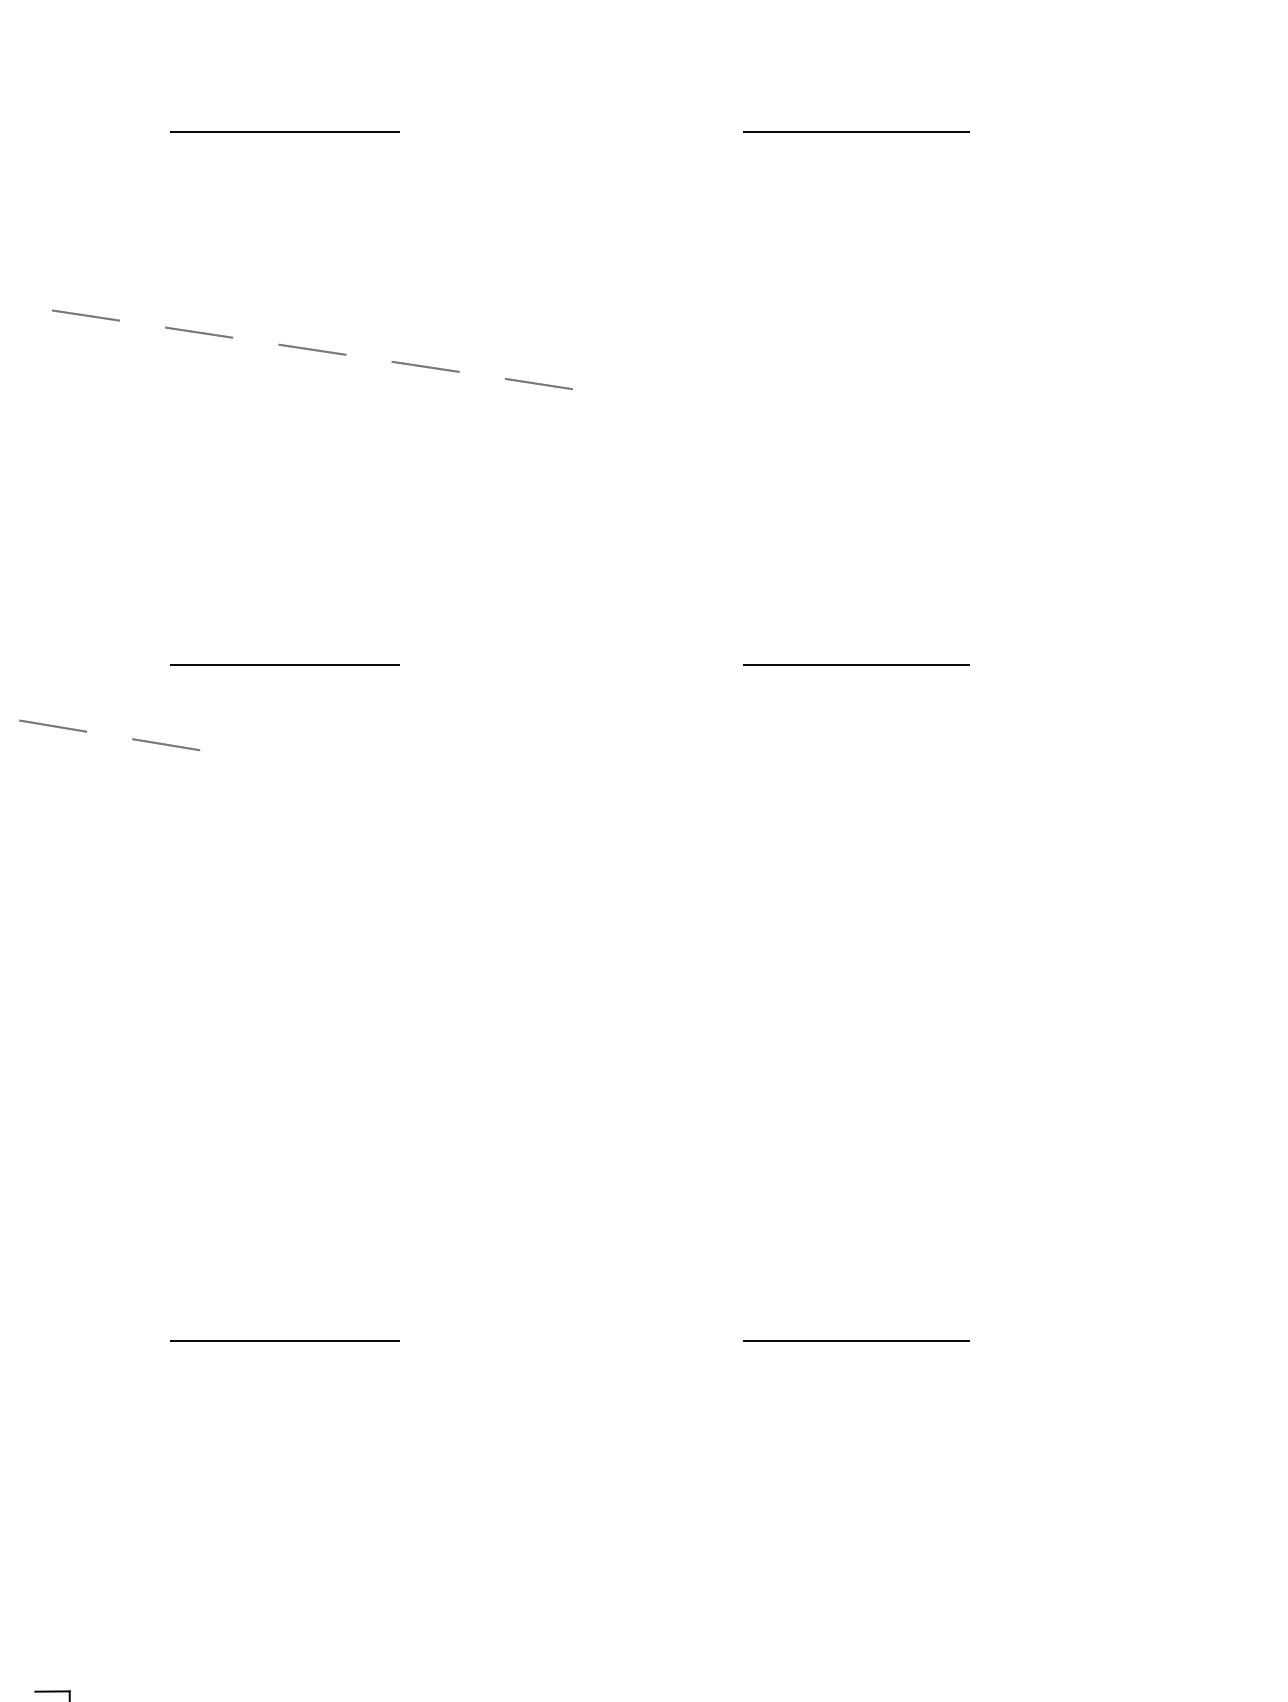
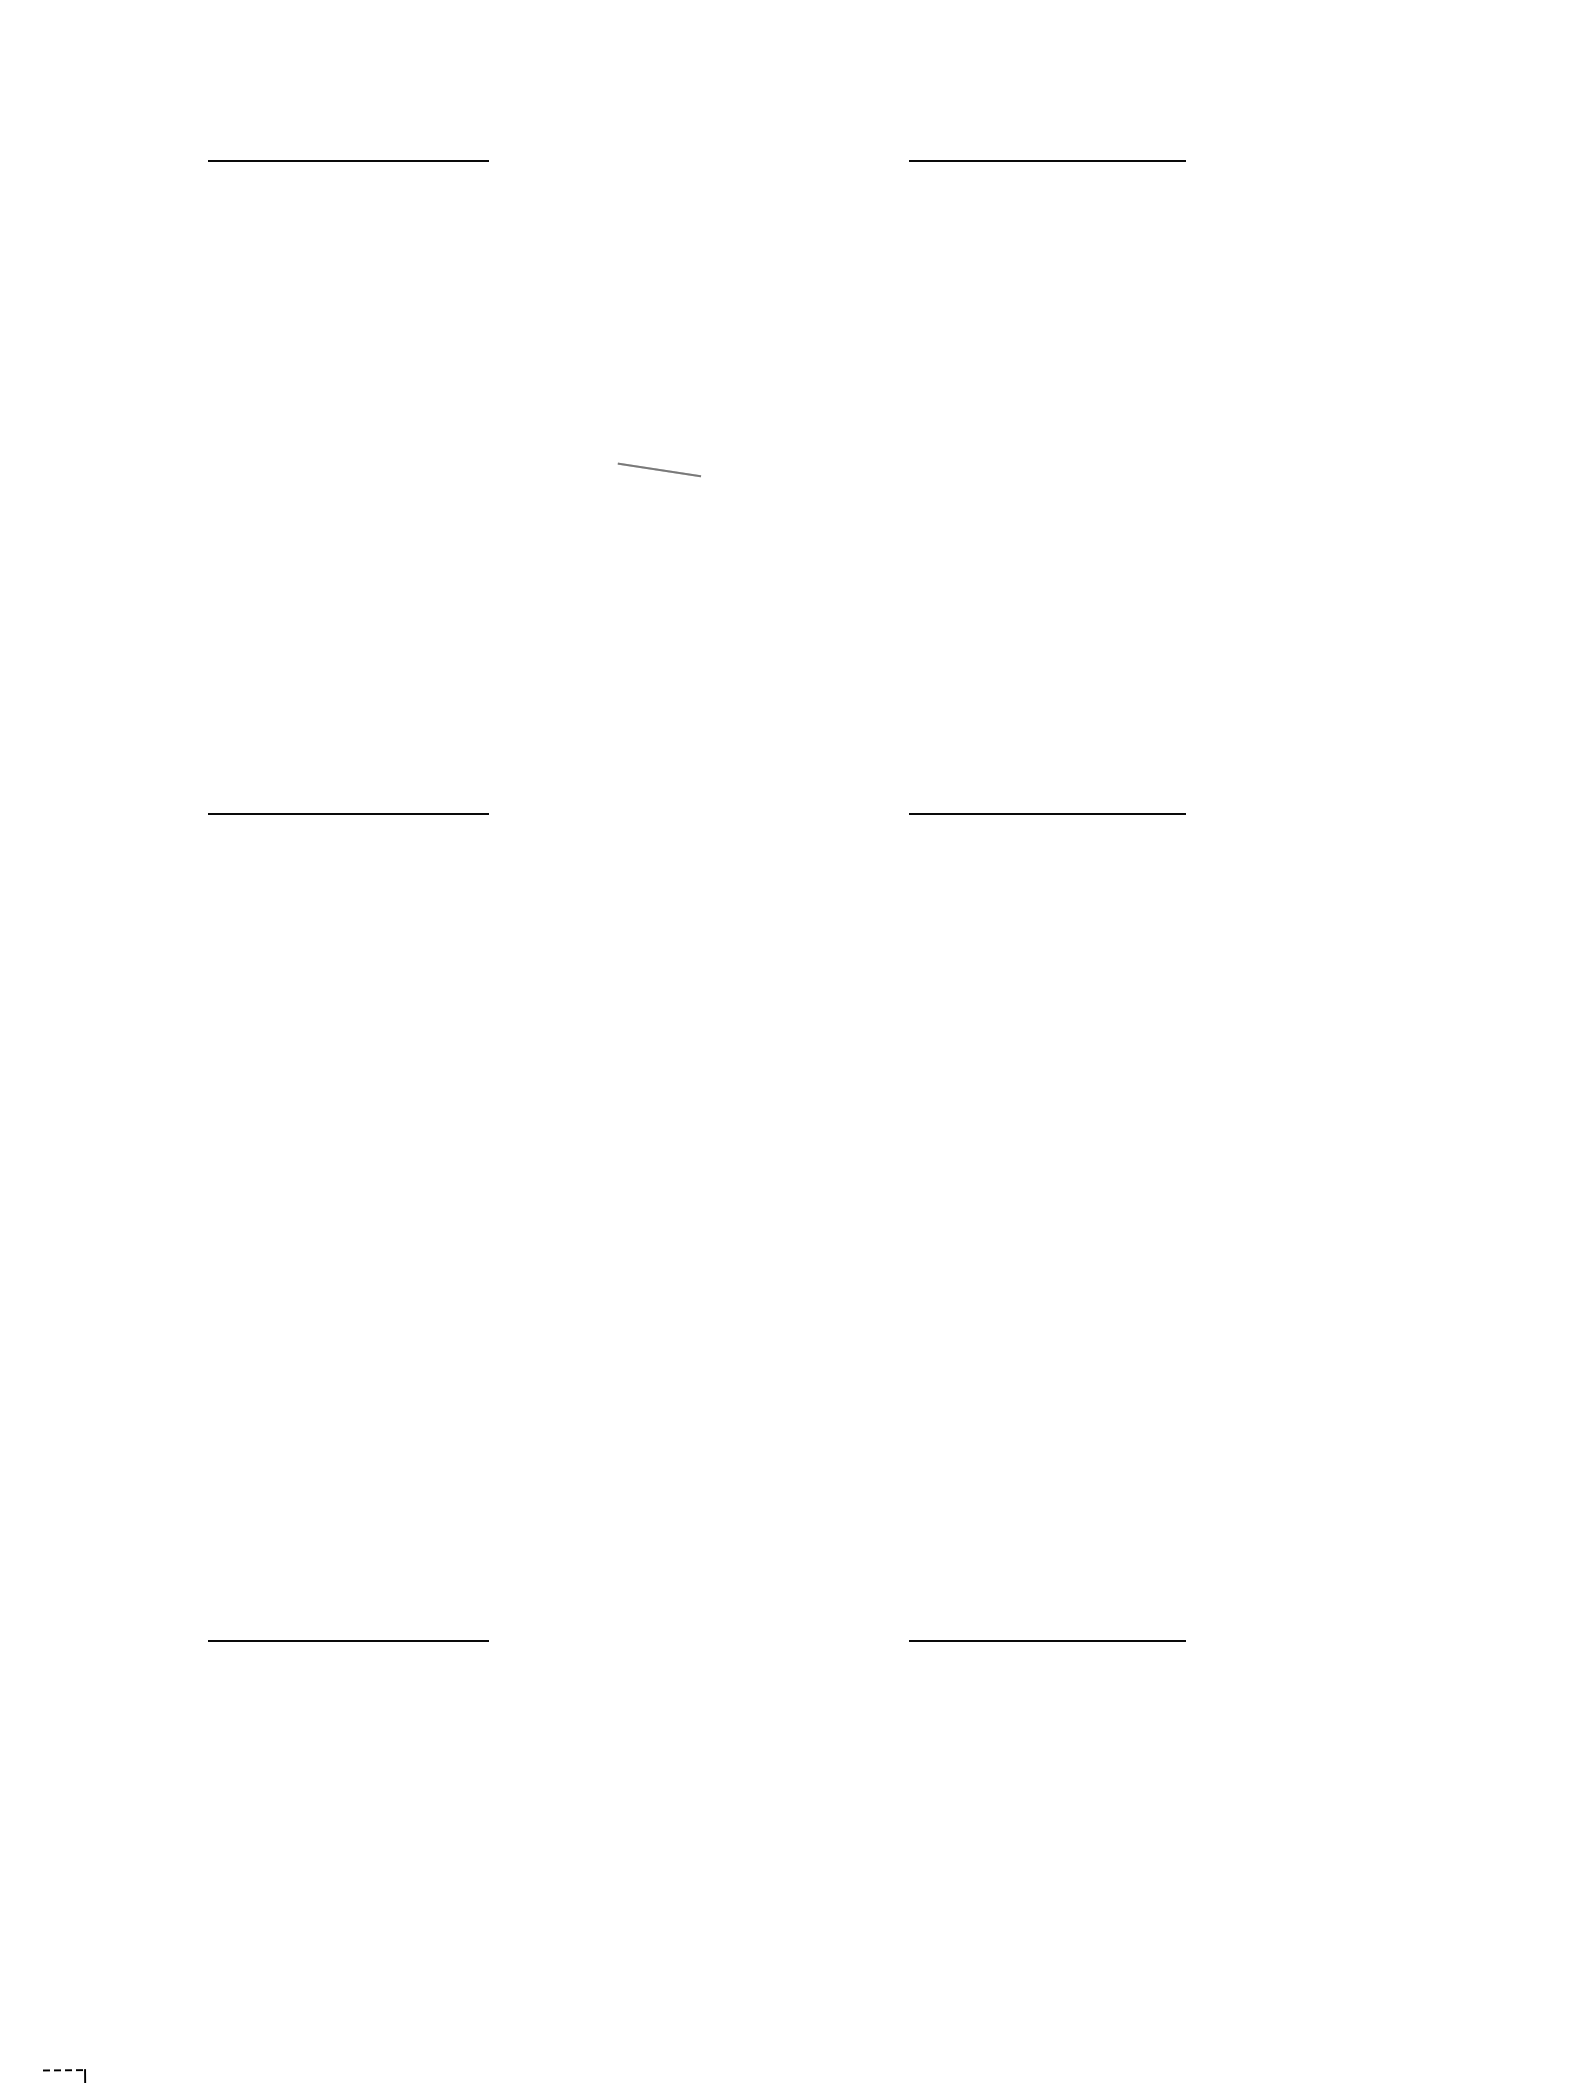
line: (85, 315) -> (104, 385), removed
line: (199, 332) -> (243, 406), removed
line: (311, 349) -> (381, 427), removed
line: (425, 366) -> (520, 448), removed
line: (52, 725) -> (64, 888), removed
line: (165, 744) -> (202, 911), removed
line: (52, 1691) -> (64, 2070), solid -> dashed

